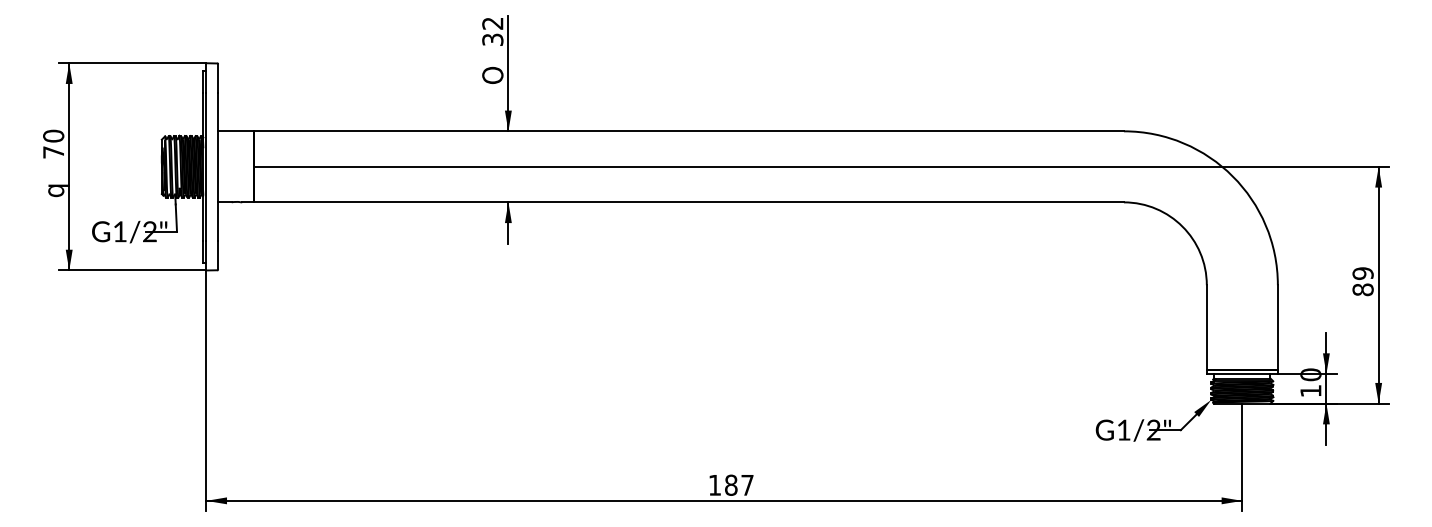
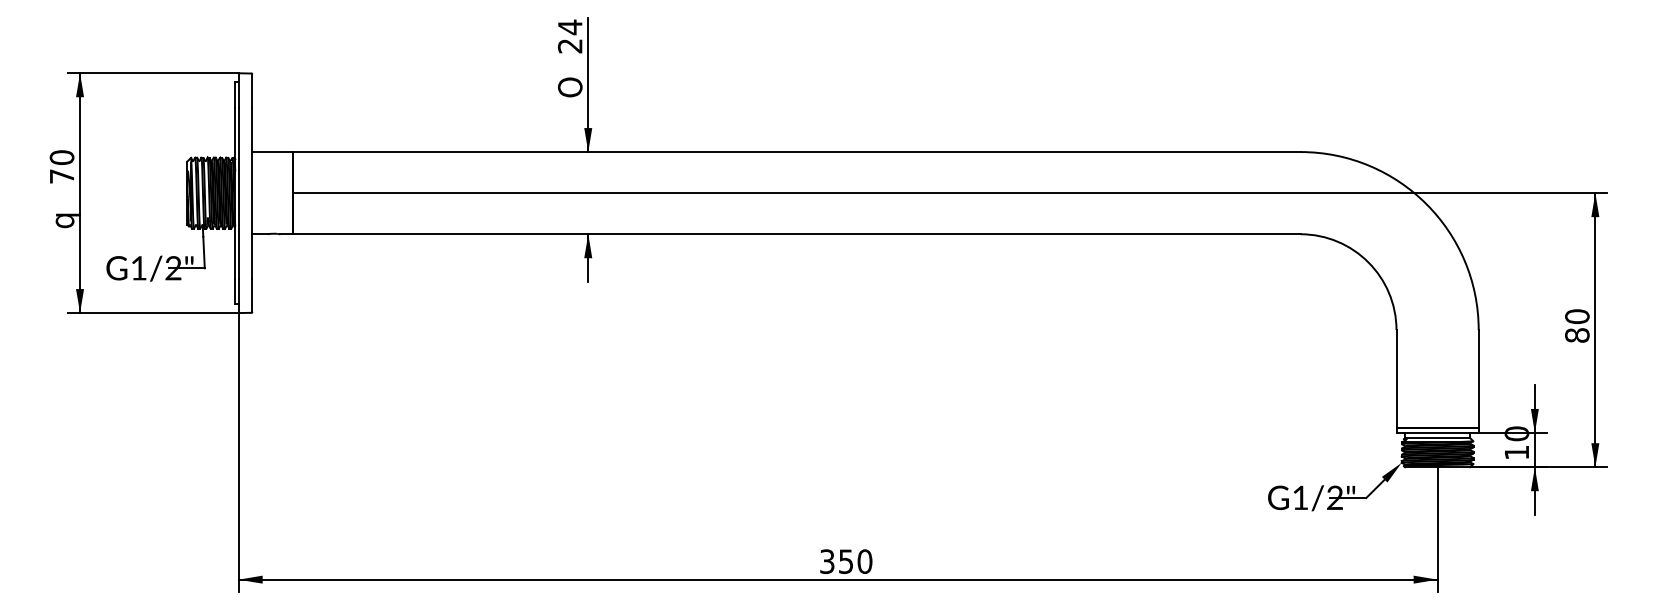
text: (492, 30) -> (569, 35), 32 -> 24
text: (1362, 273) -> (1576, 316), 89 -> 80
text: (730, 484) -> (845, 560), 187 -> 350

